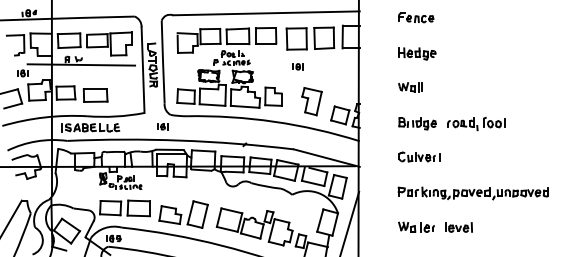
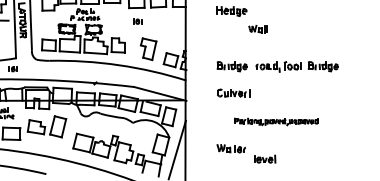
part: (410, 87) -> (258, 29), moved
part: (532, 123) -> (323, 66), added
part: (162, 126) -> (12, 68), moved
part: (472, 193) -> (275, 121), size x0.7
part: (183, 214) -> (46, 126), moved
part: (458, 227) -> (264, 159), moved

